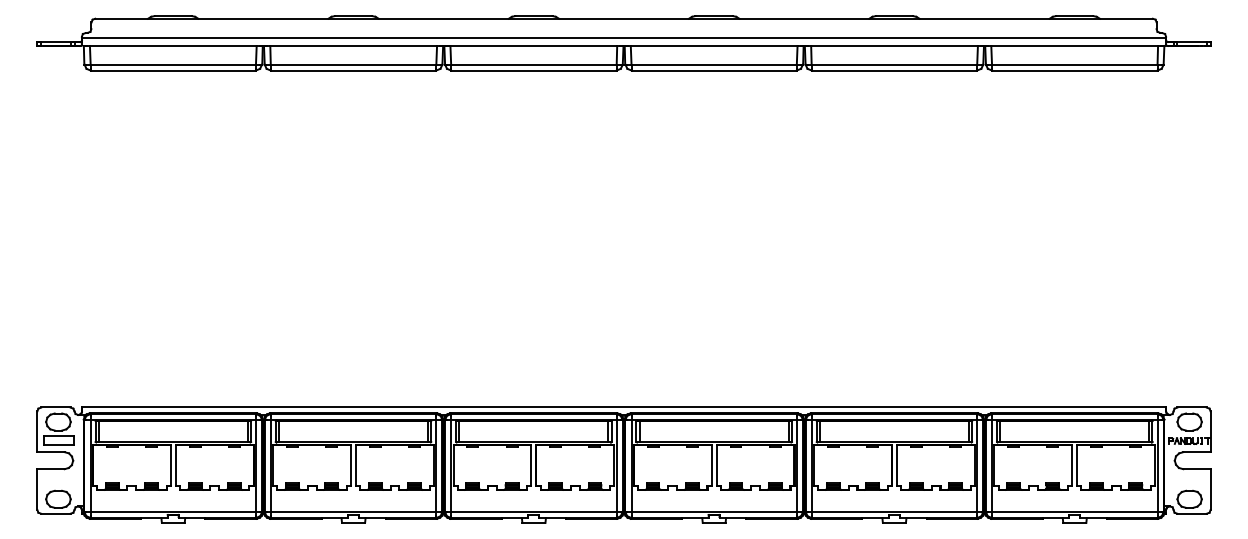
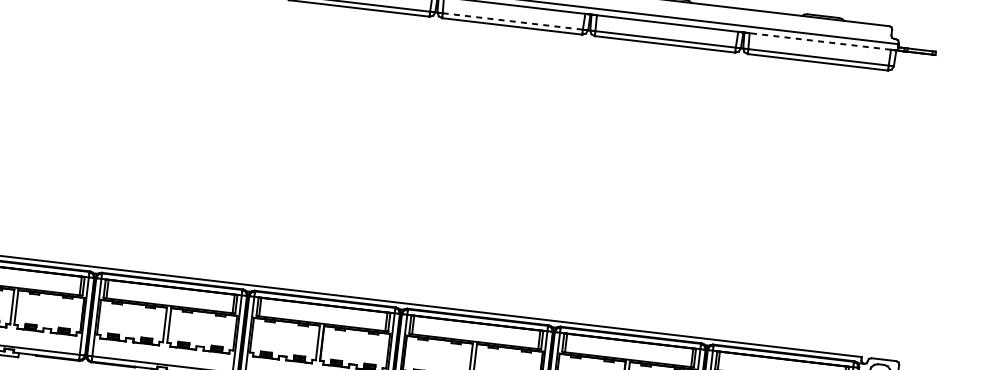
line: (1074, 45) -> (820, 41), solid -> dashed
line: (714, 64) -> (513, 21), solid -> dashed

